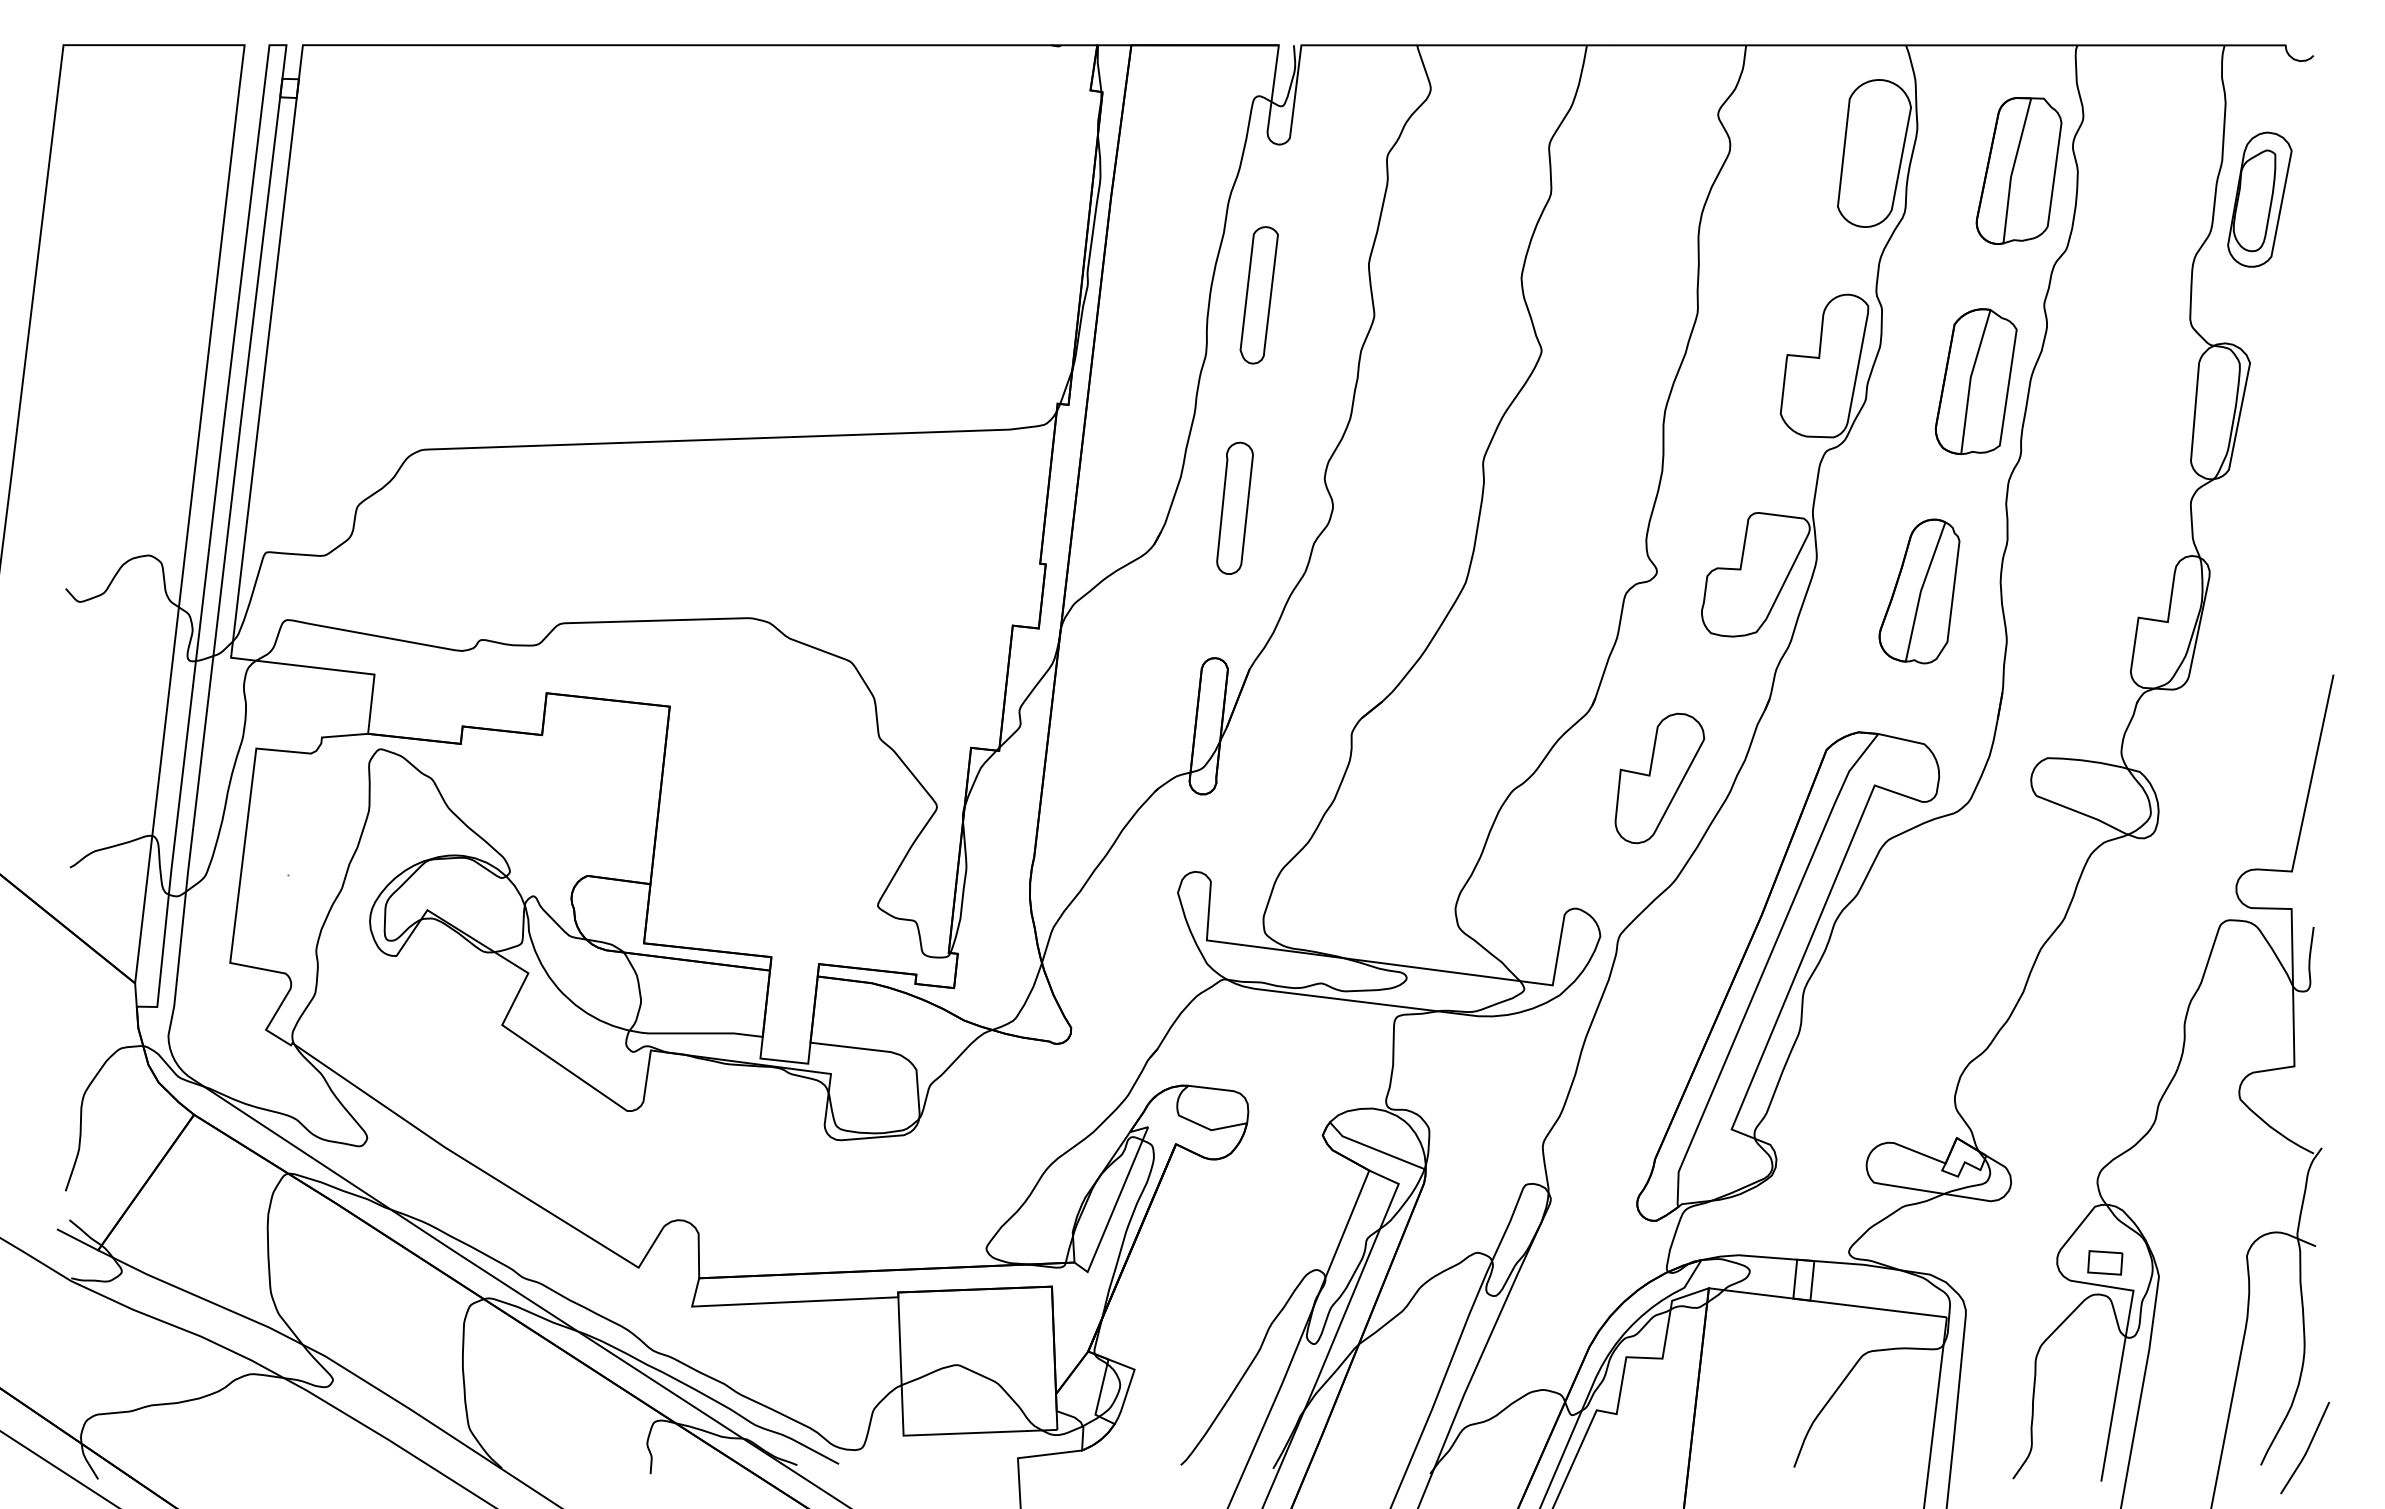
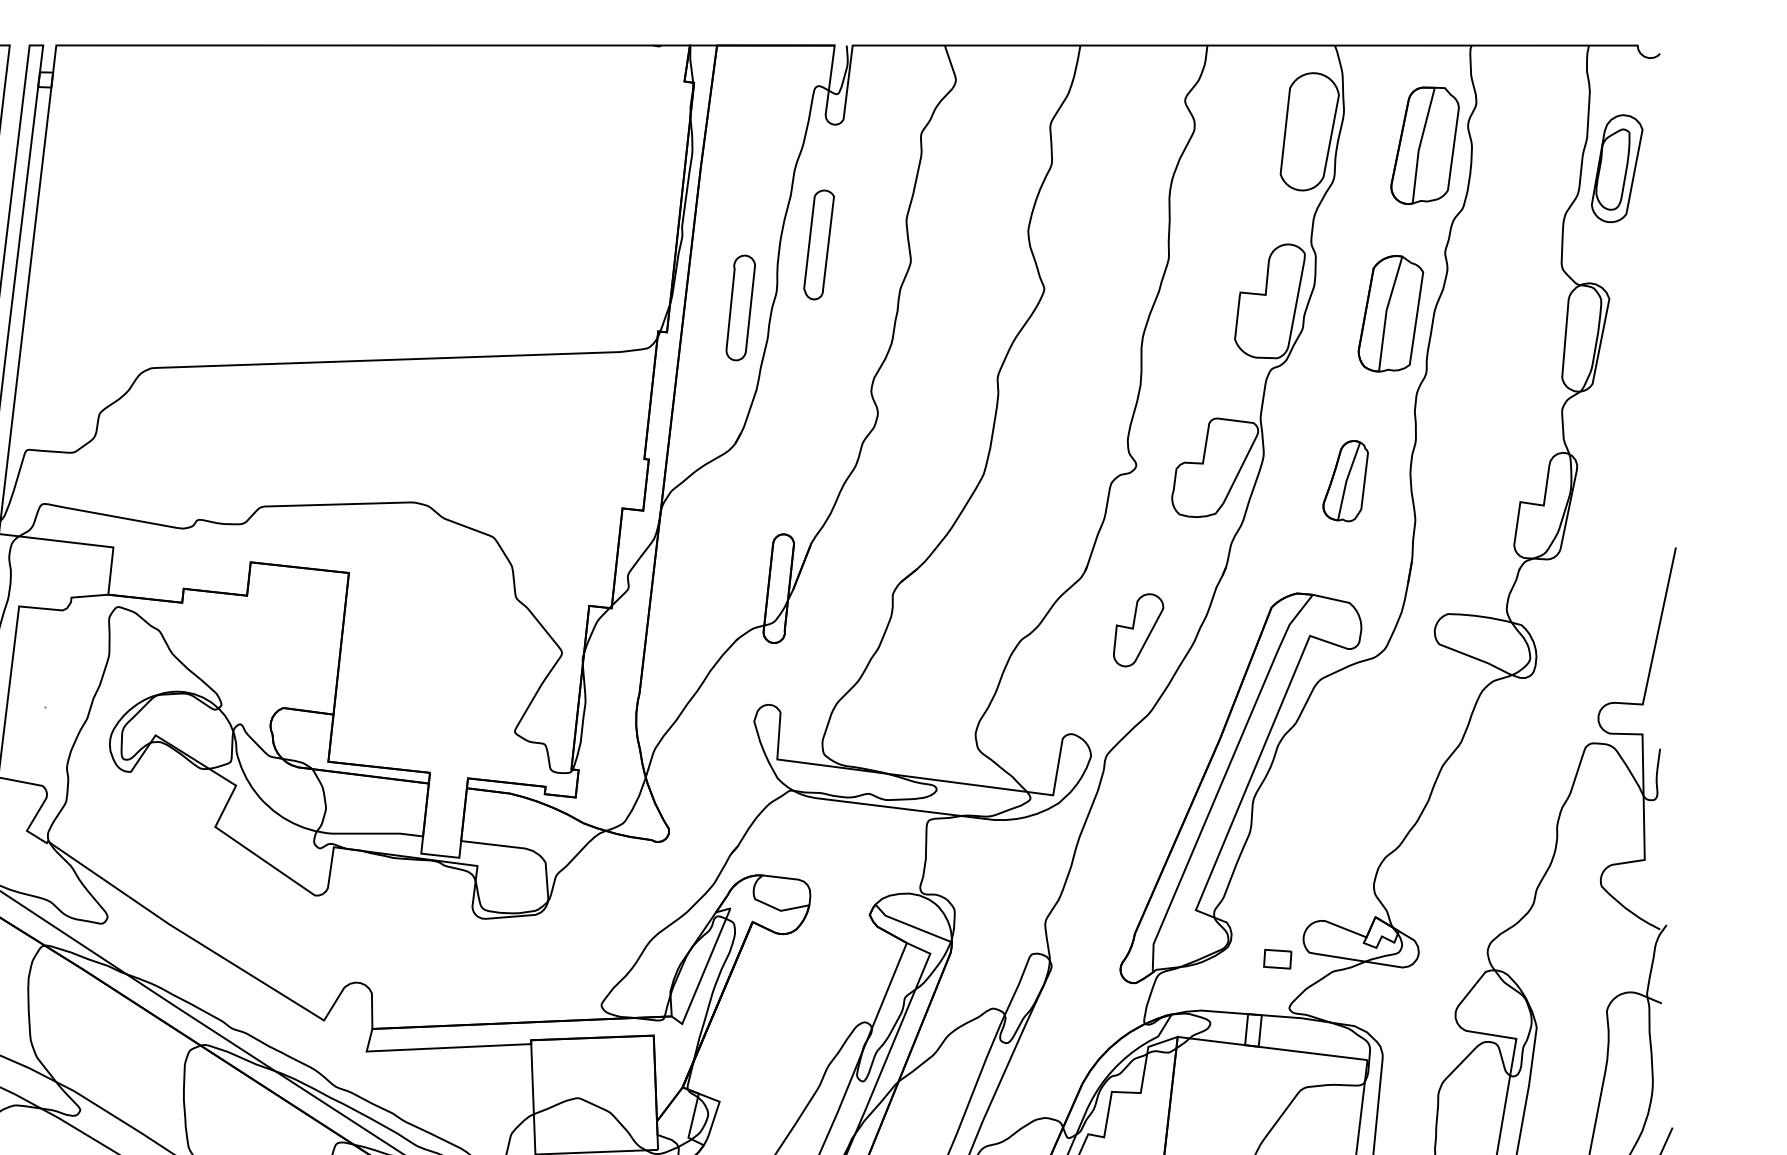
part: (1234, 507) -> (740, 307), moved
part: (1919, 591) -> (1345, 481), size x0.7
part: (1659, 778) -> (1138, 630), size x0.7
part: (2105, 1262) -> (1277, 958), moved

